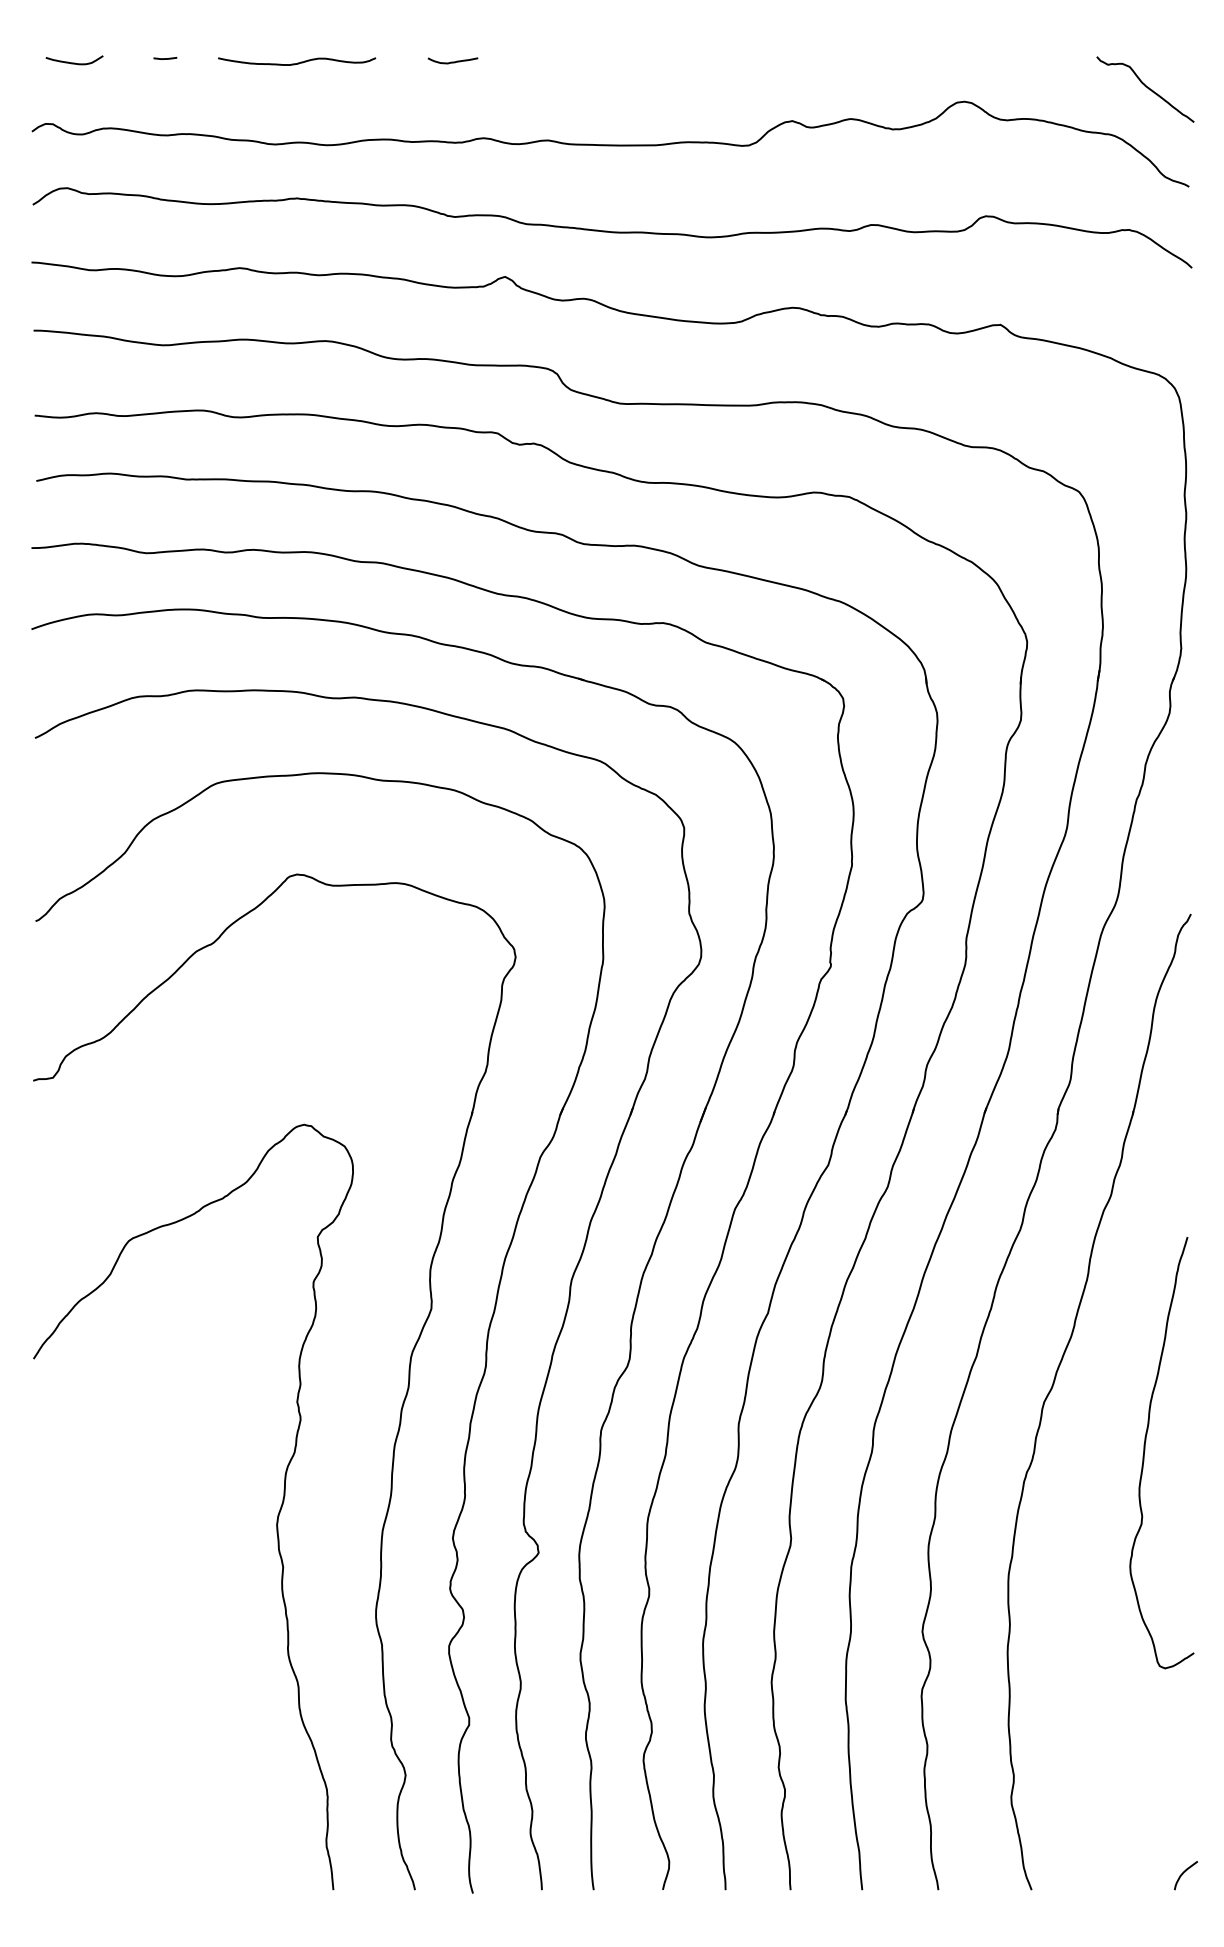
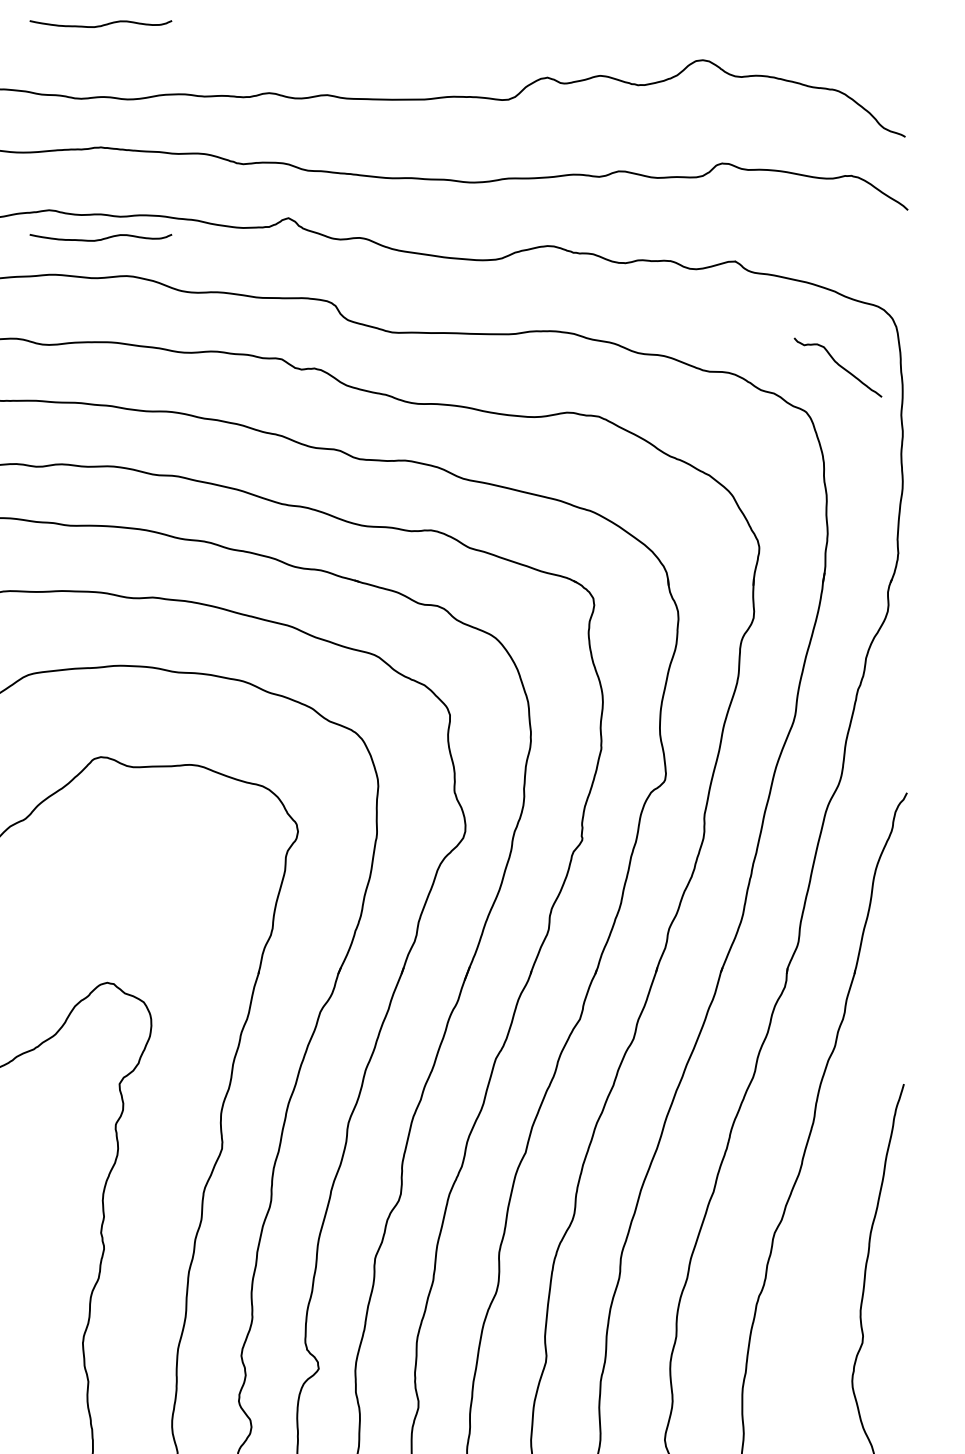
curve: (452, 61) -> (241, 23), removed
curve: (1145, 87) -> (838, 365), moved
curve: (297, 299) -> (101, 238), added

